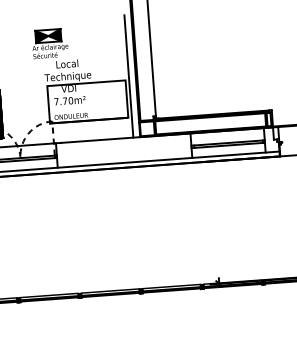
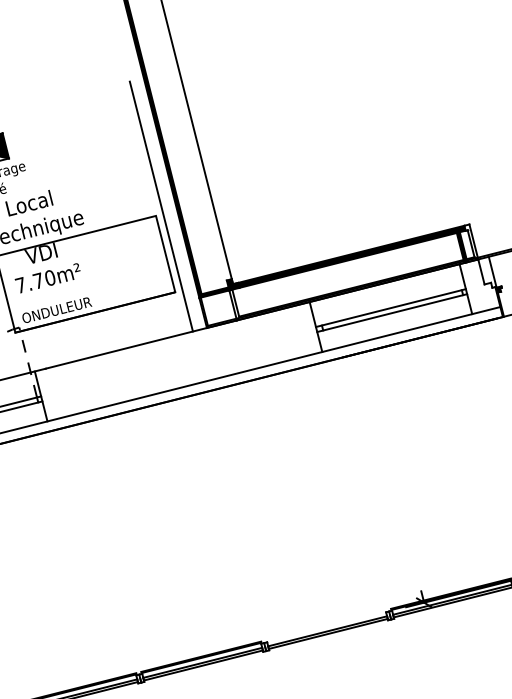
fill: (171, 286) -> (326, 625), removed

